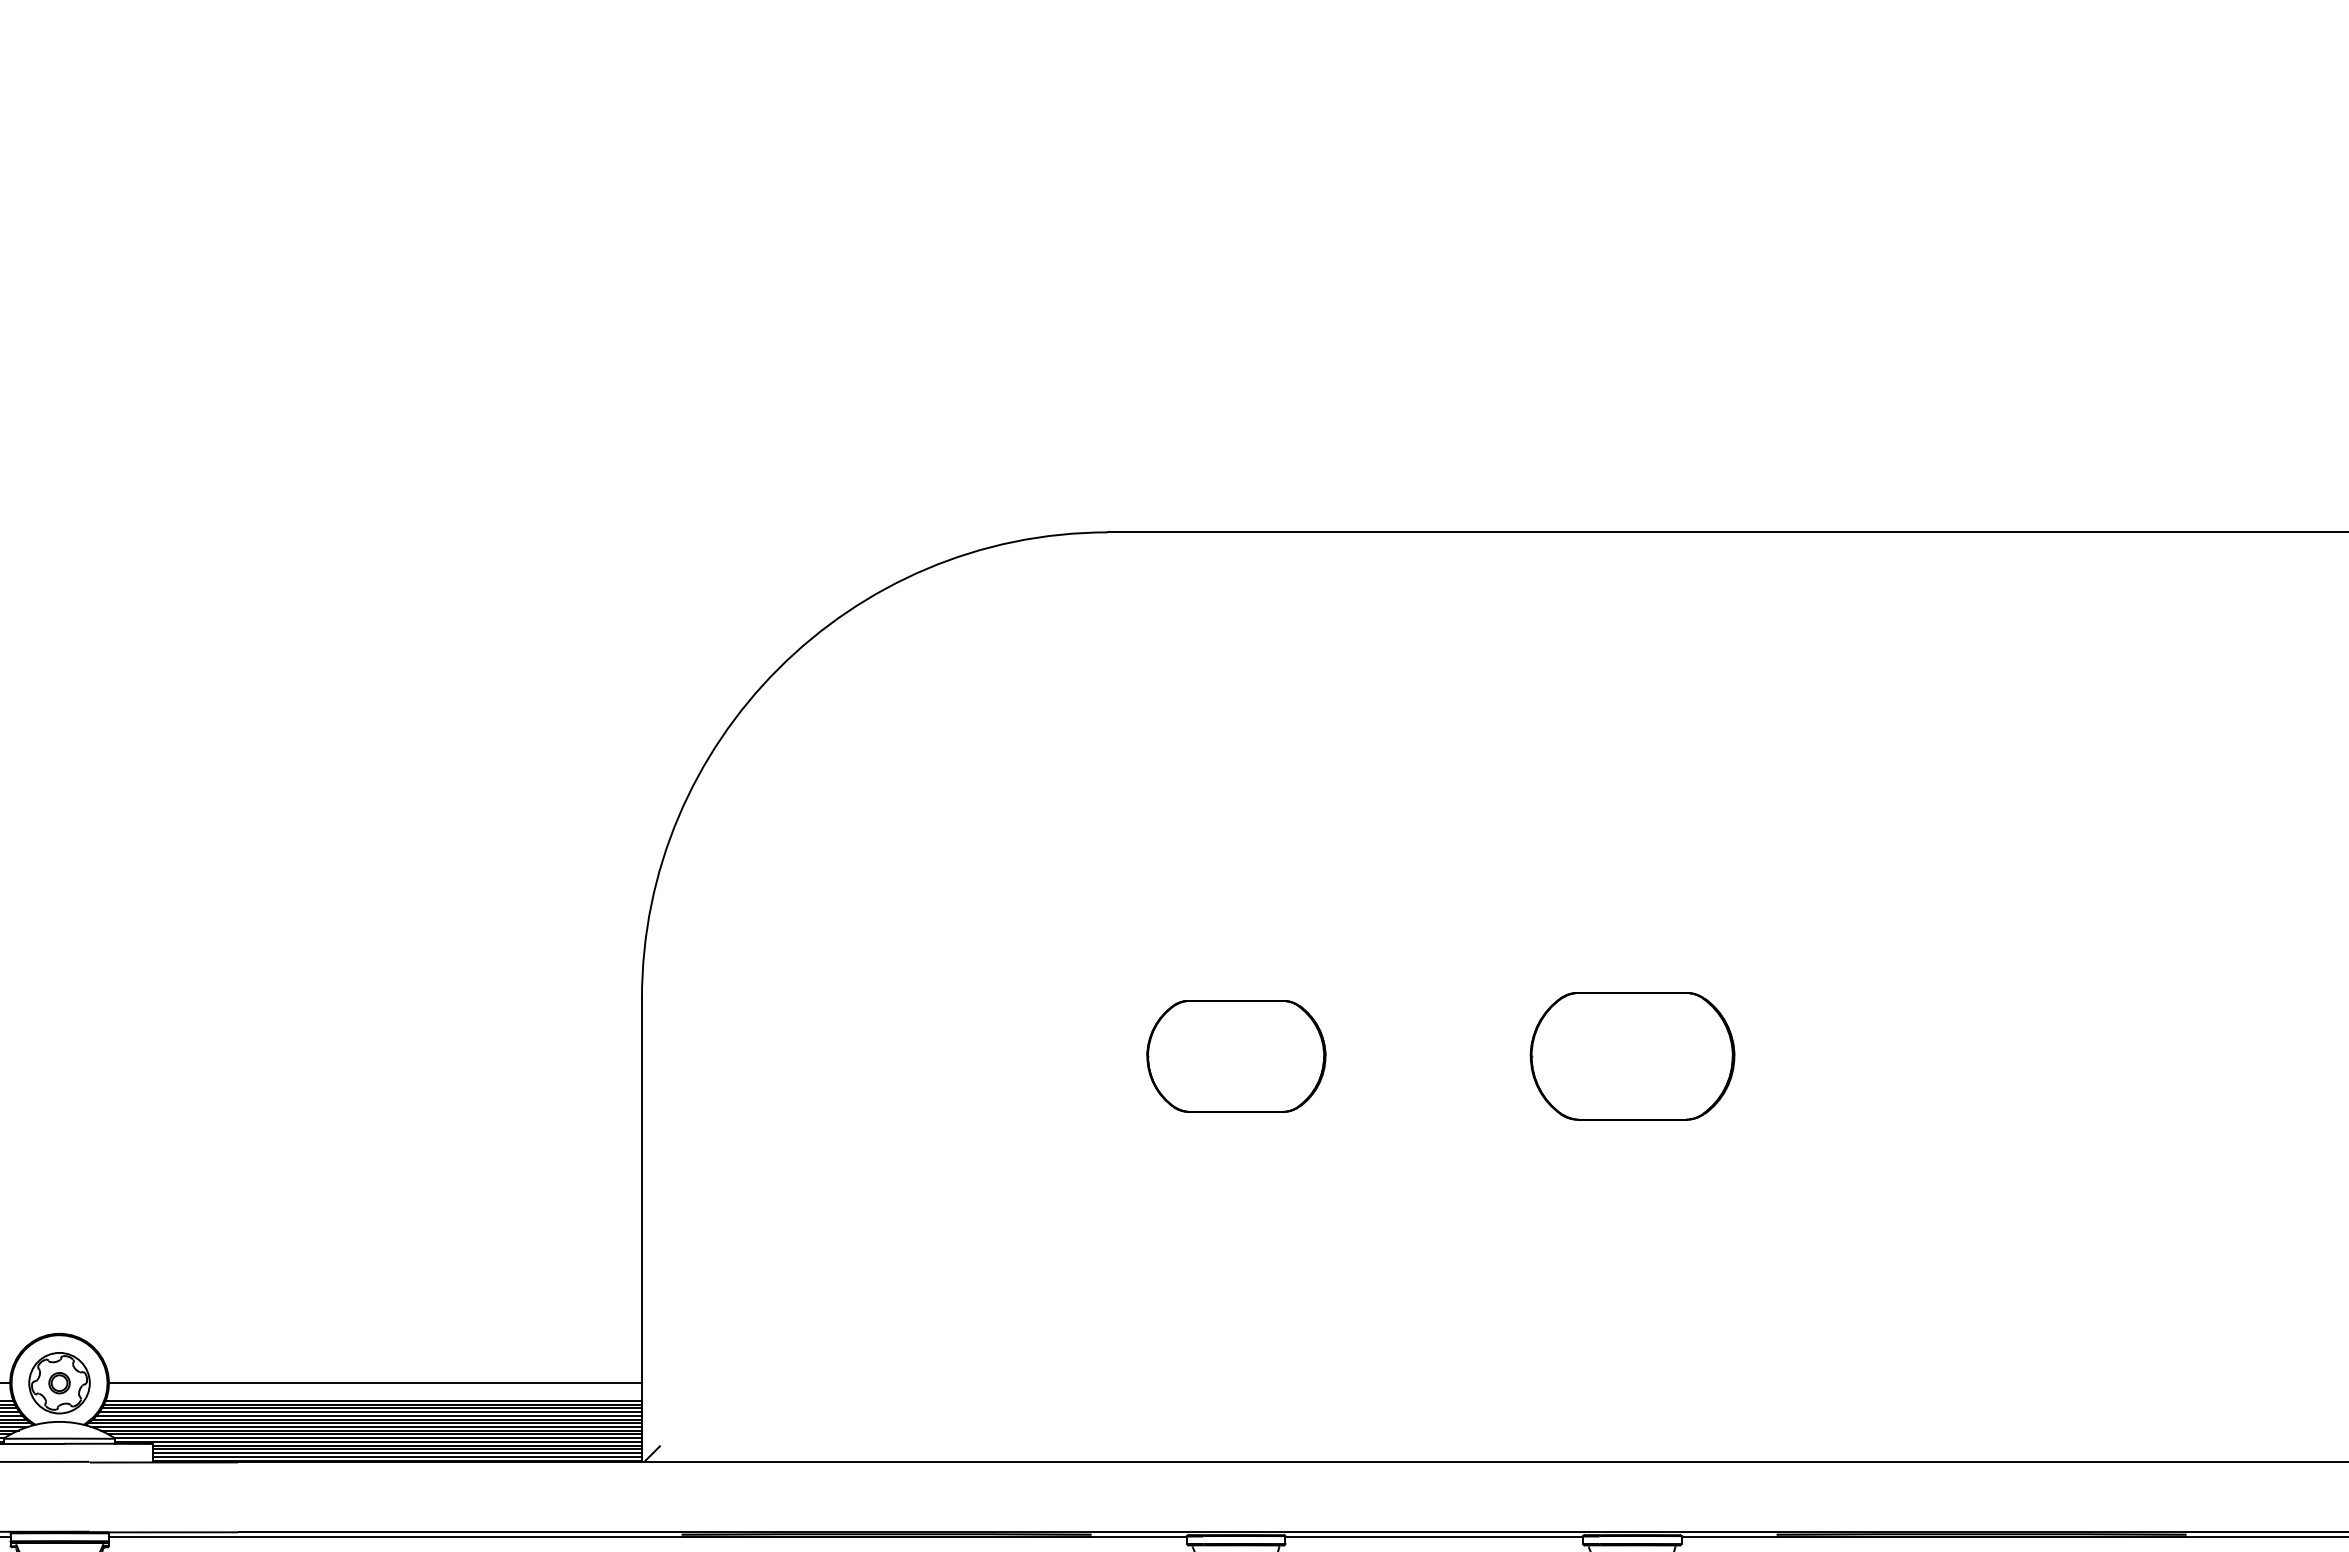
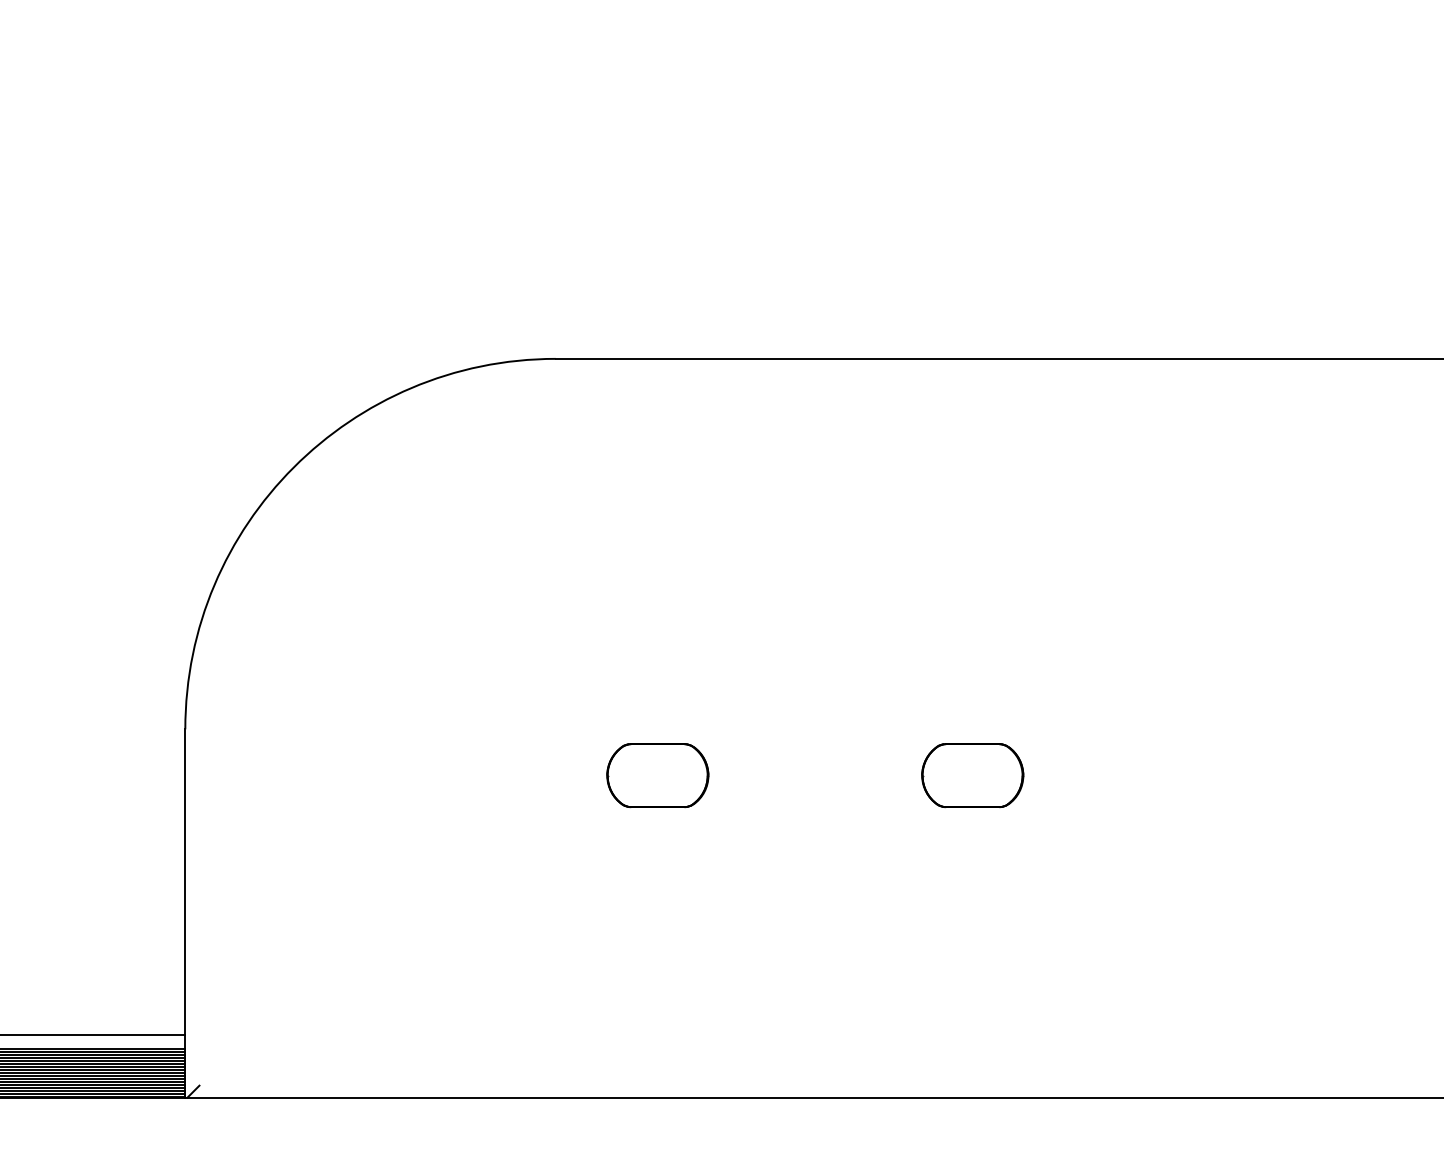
part: (1235, 1056) -> (657, 775), size x0.71
part: (1631, 1056) -> (972, 775), size x0.62

